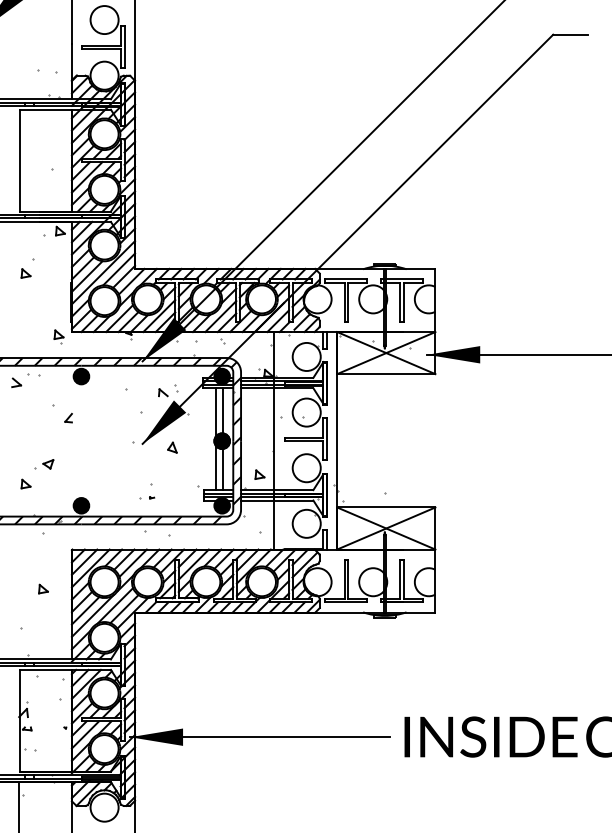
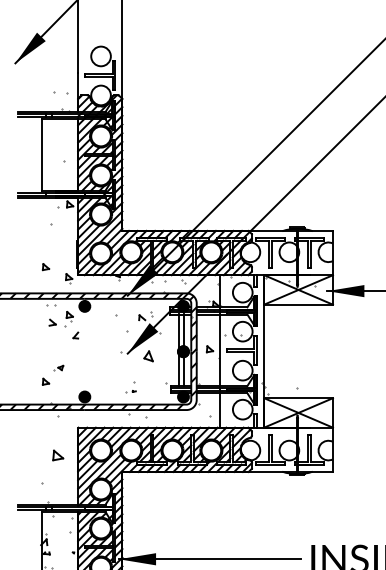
part: (25, 273) -> (45, 267), moved
part: (16, 382) -> (52, 322), moved
part: (59, 390) -> (69, 316), added
part: (172, 447) -> (148, 356), size x1.4
part: (44, 464) -> (58, 368), size x0.7
part: (259, 474) -> (209, 349), moved
part: (43, 588) -> (58, 454), size x1.6

